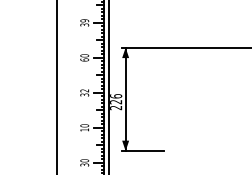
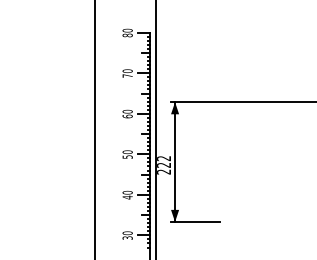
text: (84, 22) -> (127, 73), 39 -> 70
text: (84, 92) -> (127, 154), 32 -> 50
text: (116, 96) -> (164, 158), 226 -> 222
text: (84, 129) -> (127, 197), 10 -> 40

